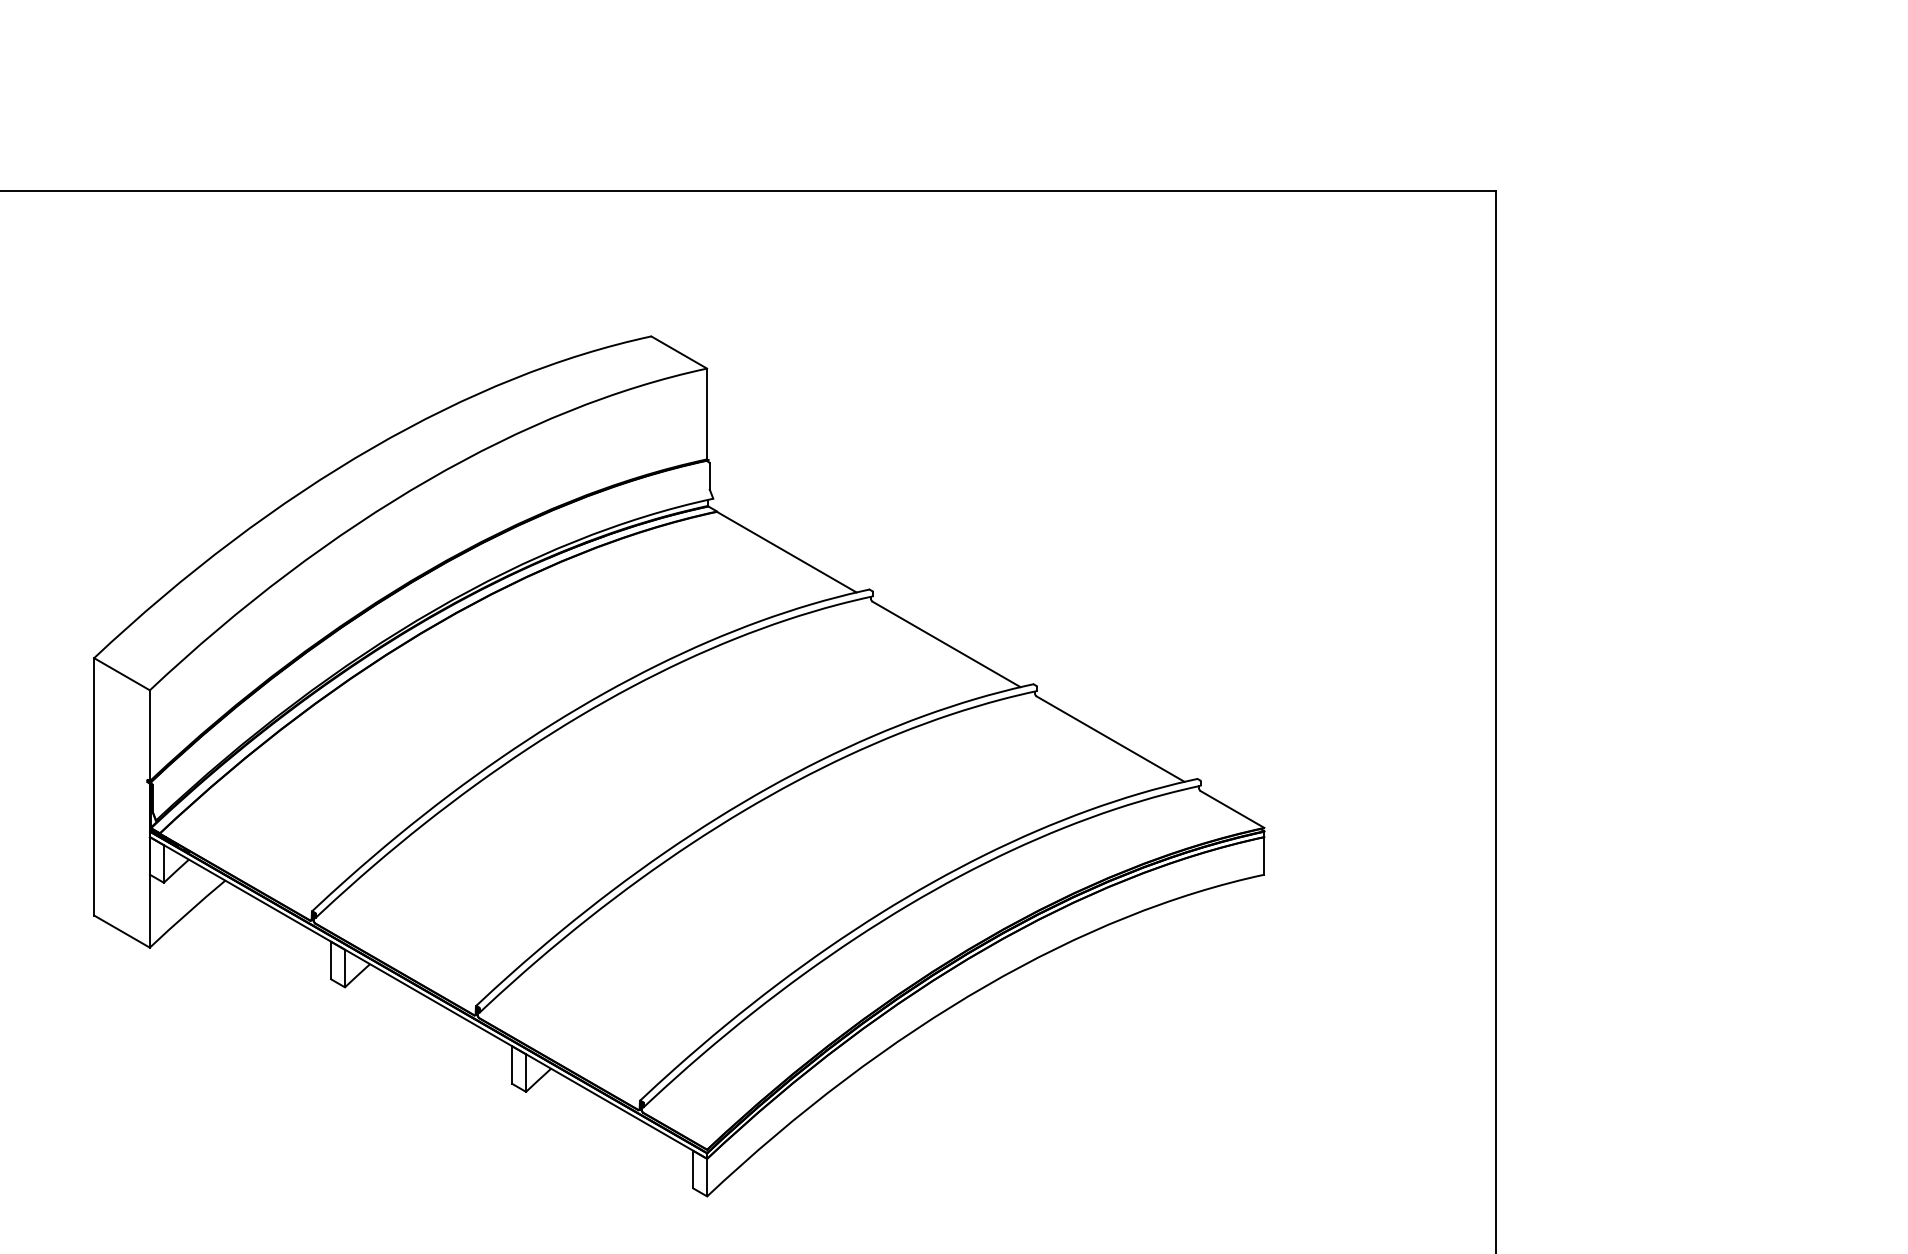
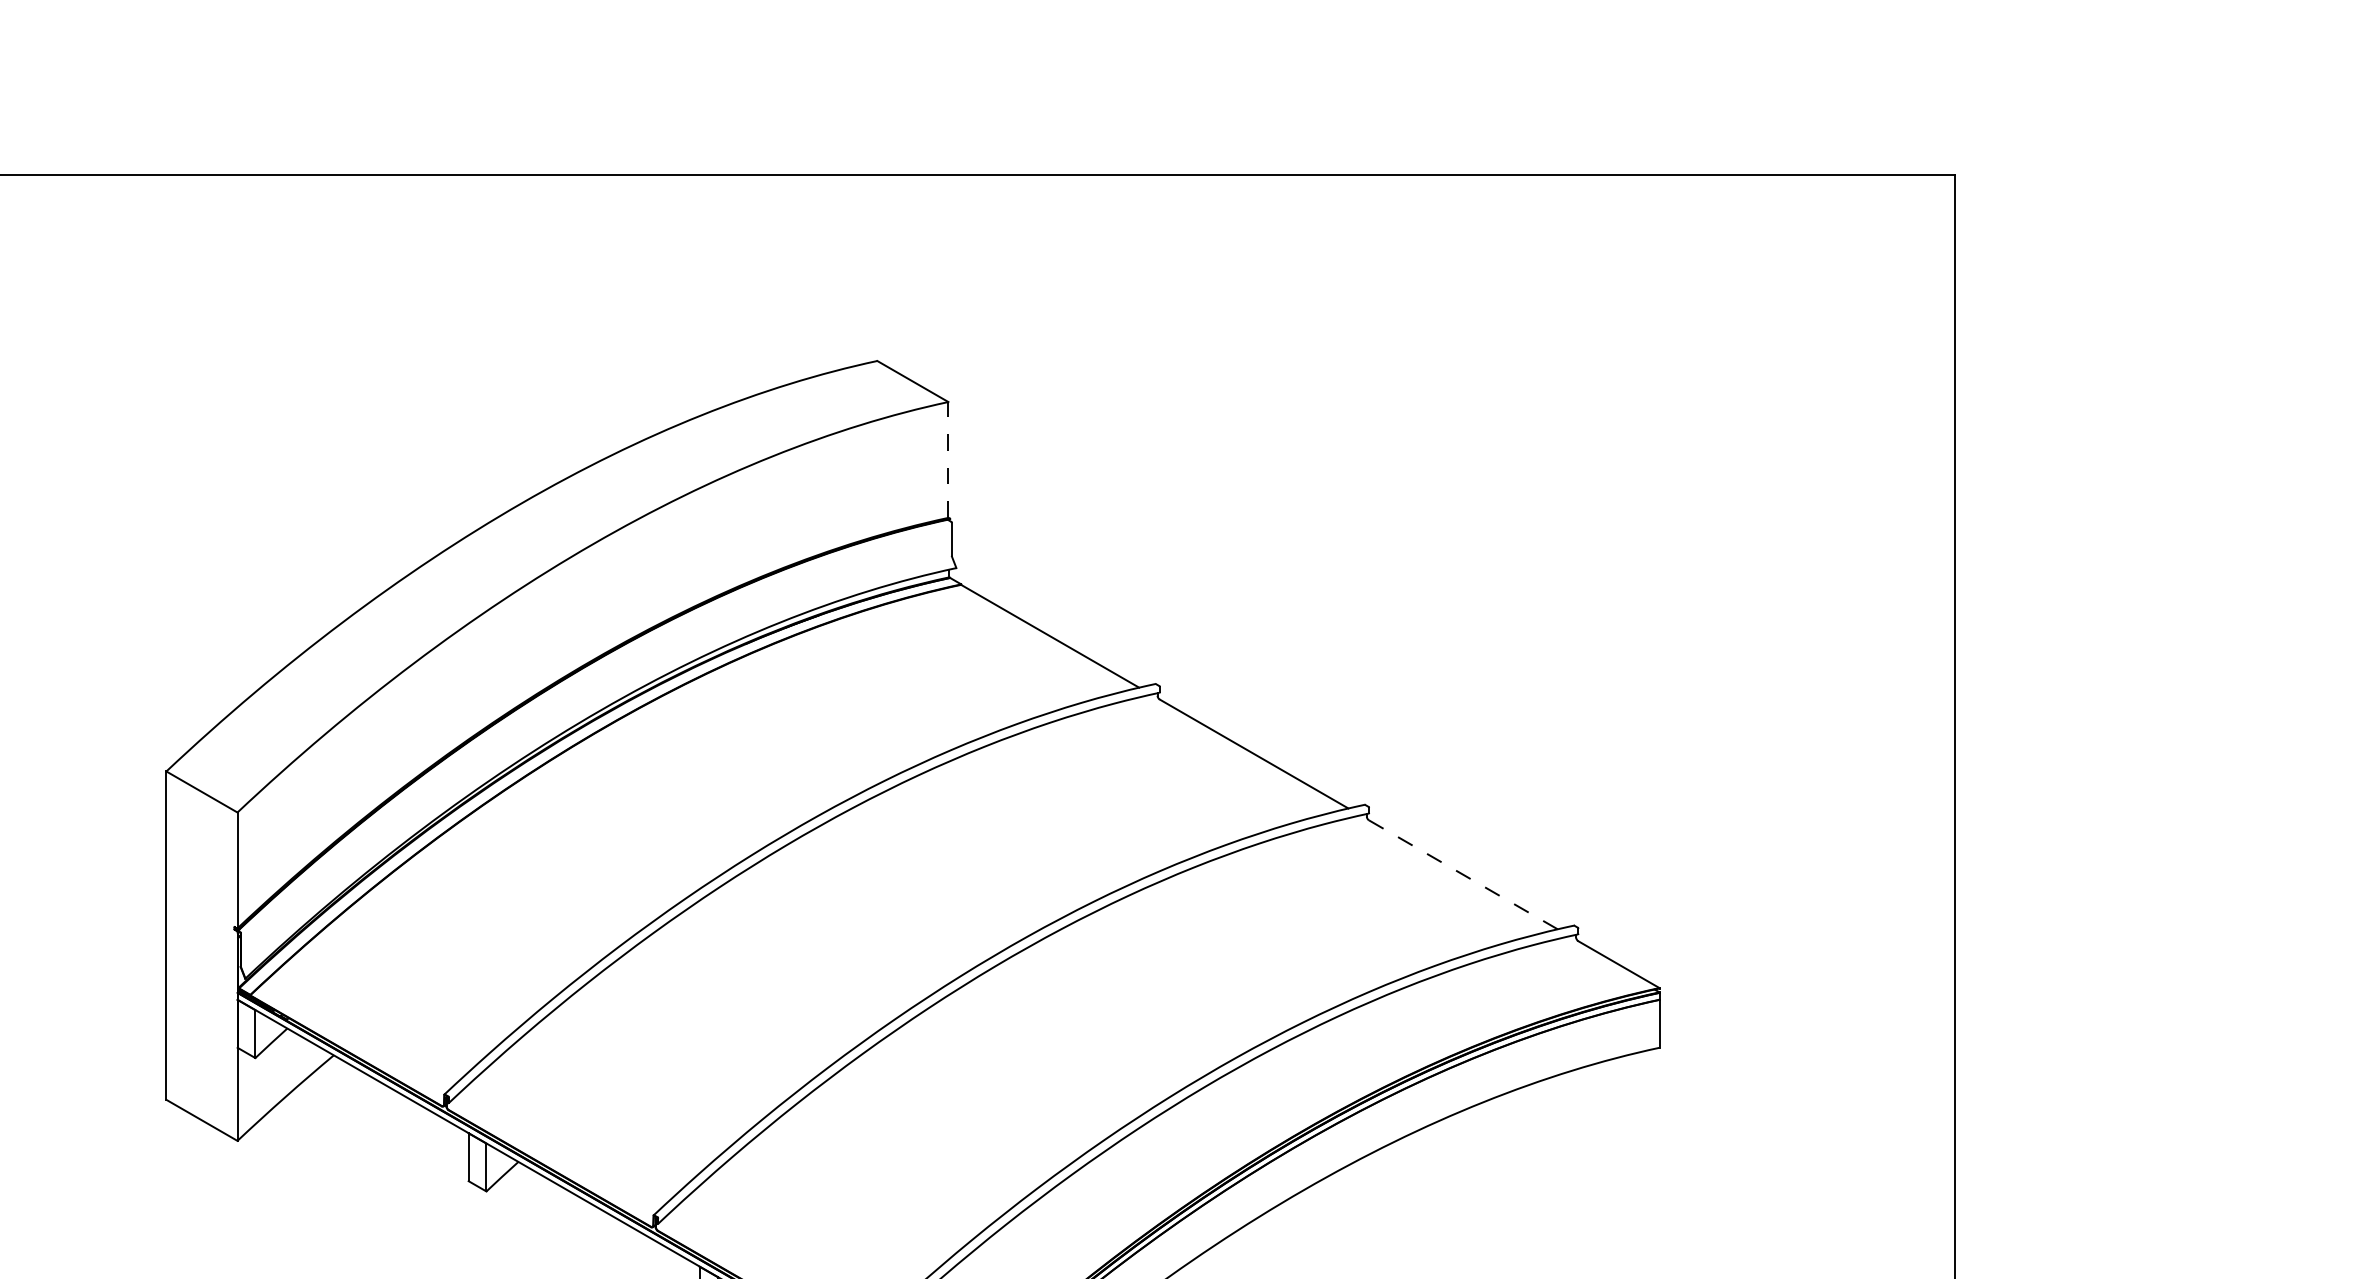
line: (707, 413) -> (948, 459), solid -> dashed
line: (1110, 738) -> (1463, 873), solid -> dashed

